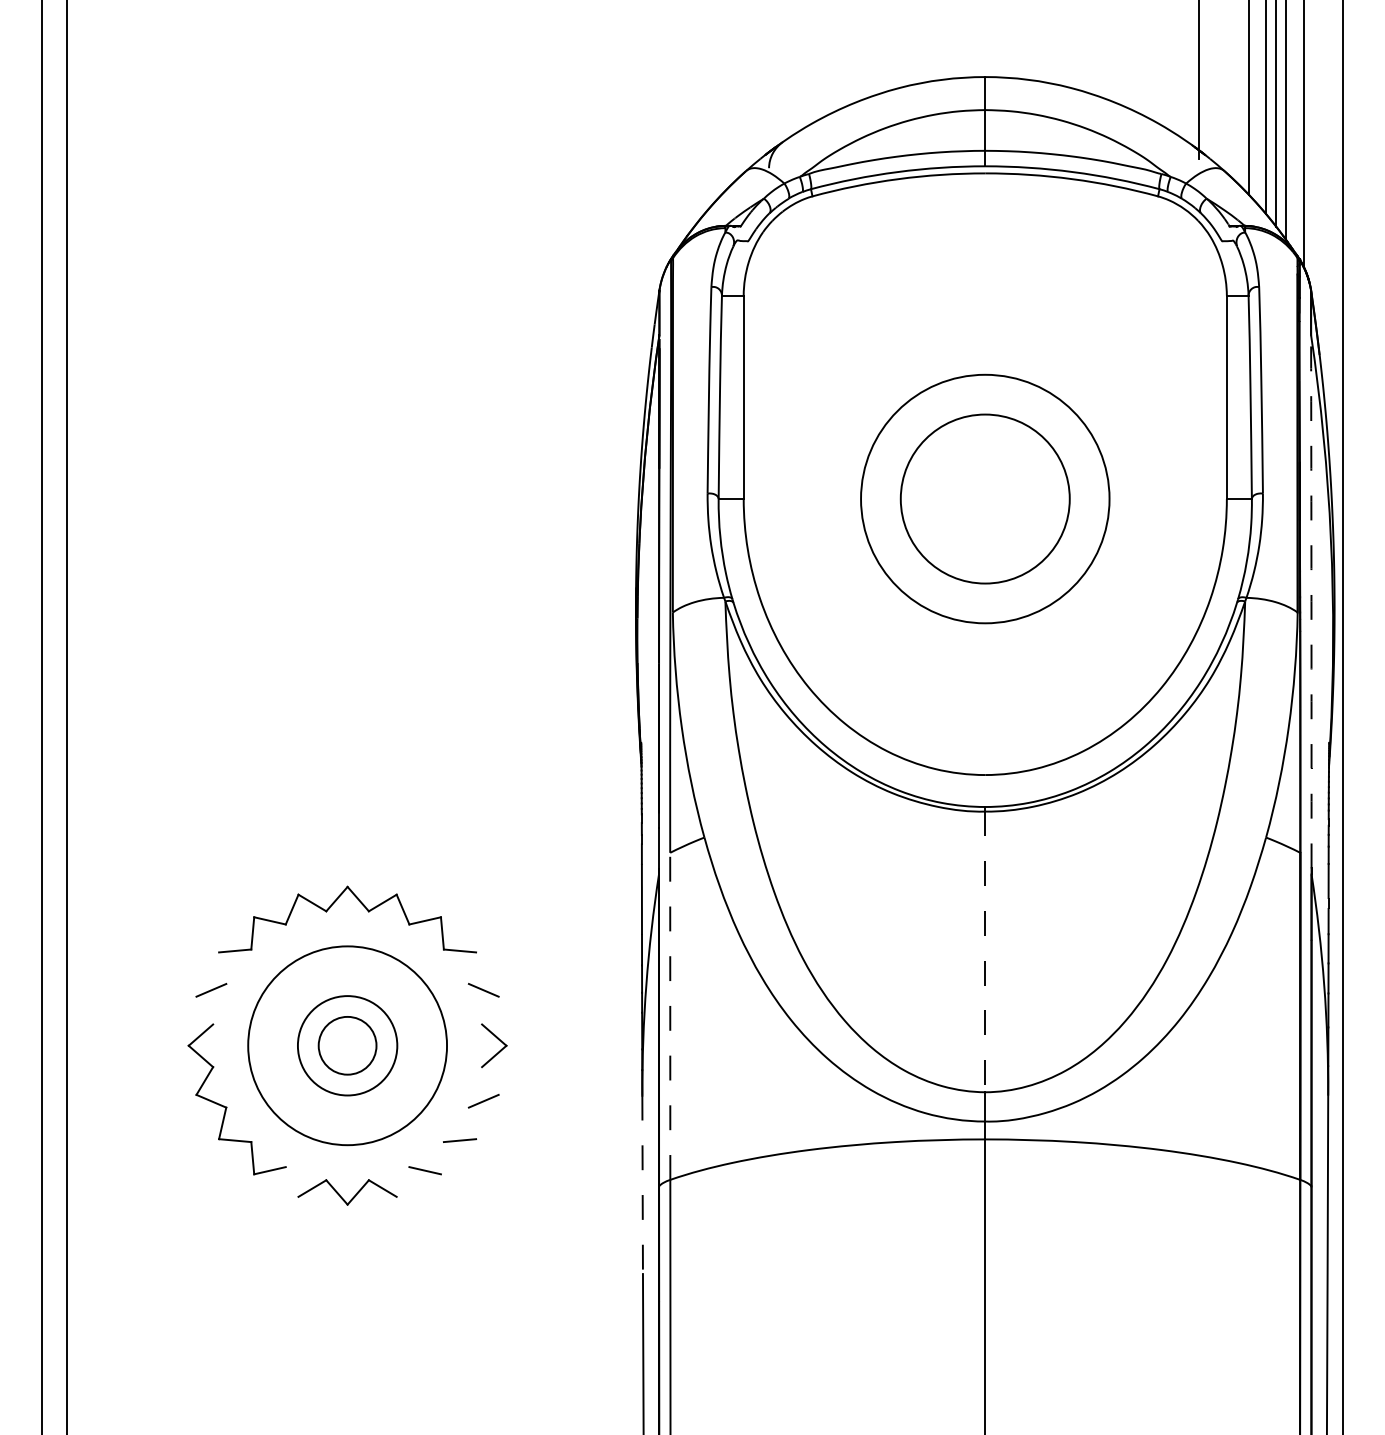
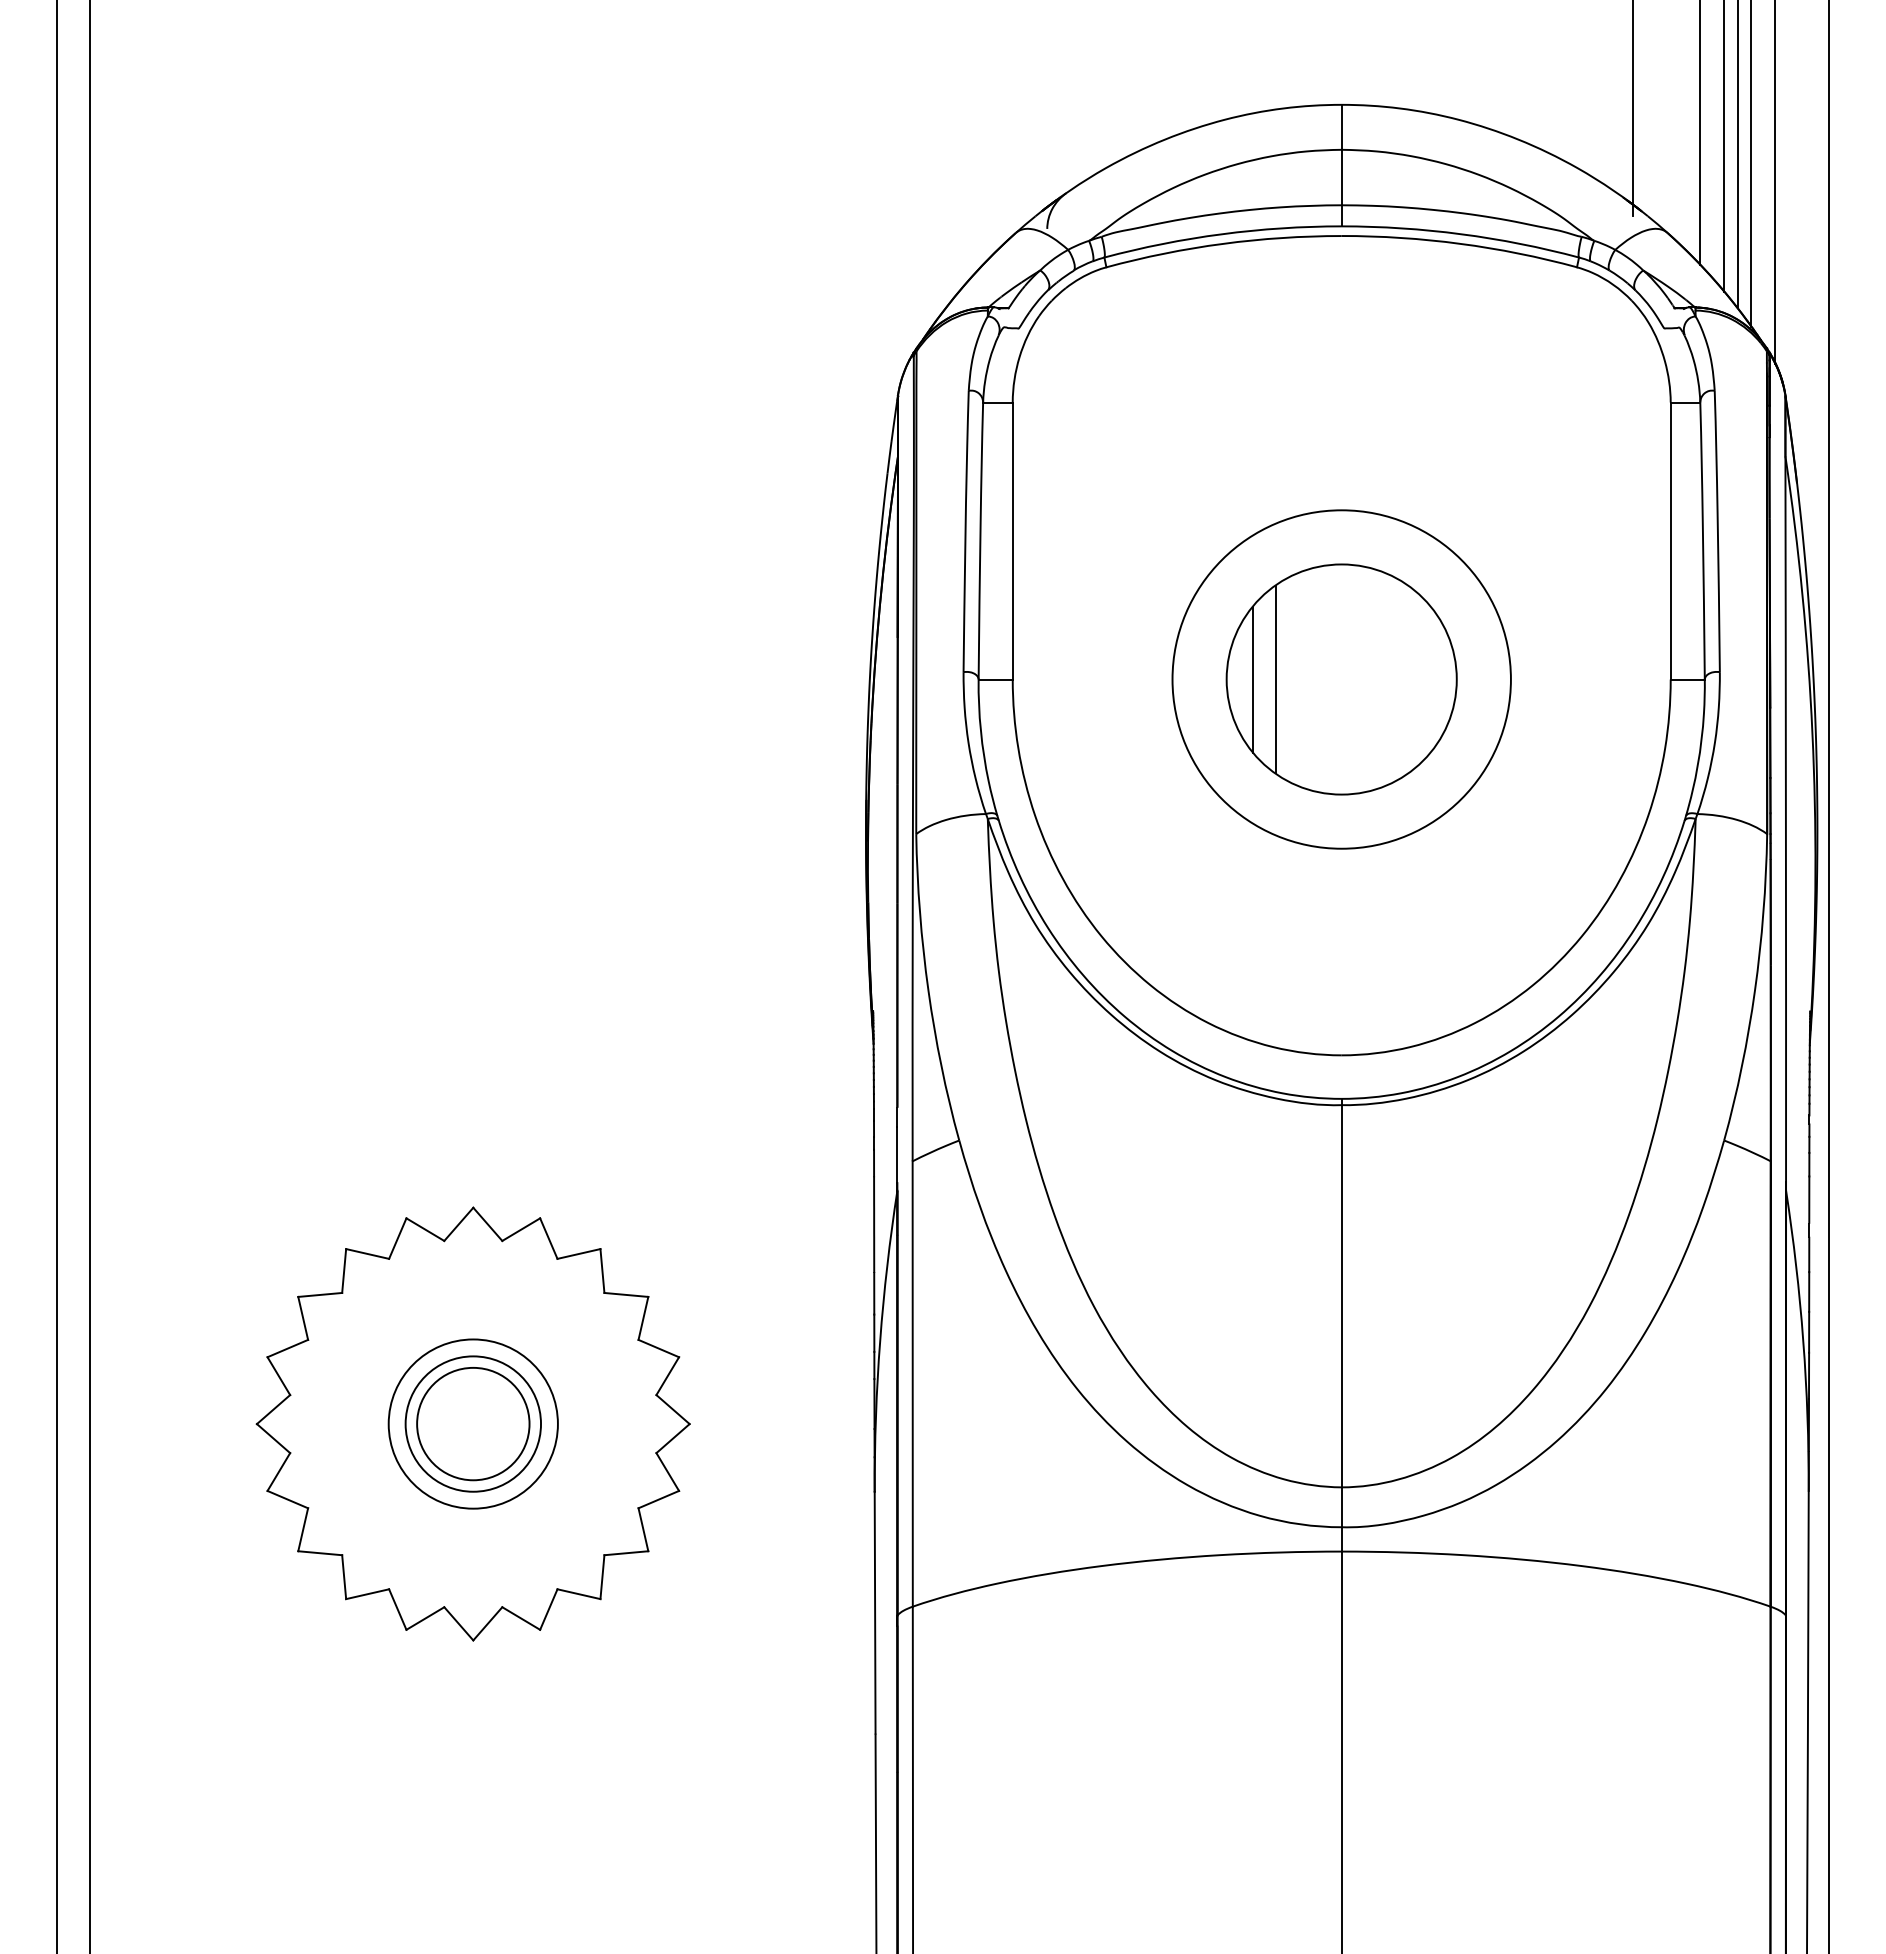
line: (920, 499) -> (1253, 679), added
line: (936, 499) -> (1275, 679), added
arc: (1311, 601) -> (1785, 819), dashed -> solid
line: (985, 952) -> (1341, 1296), dashed -> solid
line: (222, 967) -> (303, 1317), added
line: (472, 967) -> (643, 1317), added
line: (204, 1010) -> (278, 1376), added
line: (490, 1010) -> (667, 1376), added
line: (670, 1016) -> (912, 1384), dashed -> solid
circle: (347, 1045) -> (472, 1423), size x0.62
circle: (347, 1045) -> (473, 1423), size x1.43
line: (490, 1080) -> (667, 1471), added
line: (472, 1123) -> (643, 1529), added
line: (442, 1158) -> (602, 1577), added
line: (291, 1181) -> (397, 1609), added
line: (402, 1181) -> (548, 1609), added
line: (642, 1184) -> (875, 1612), dashed -> solid

